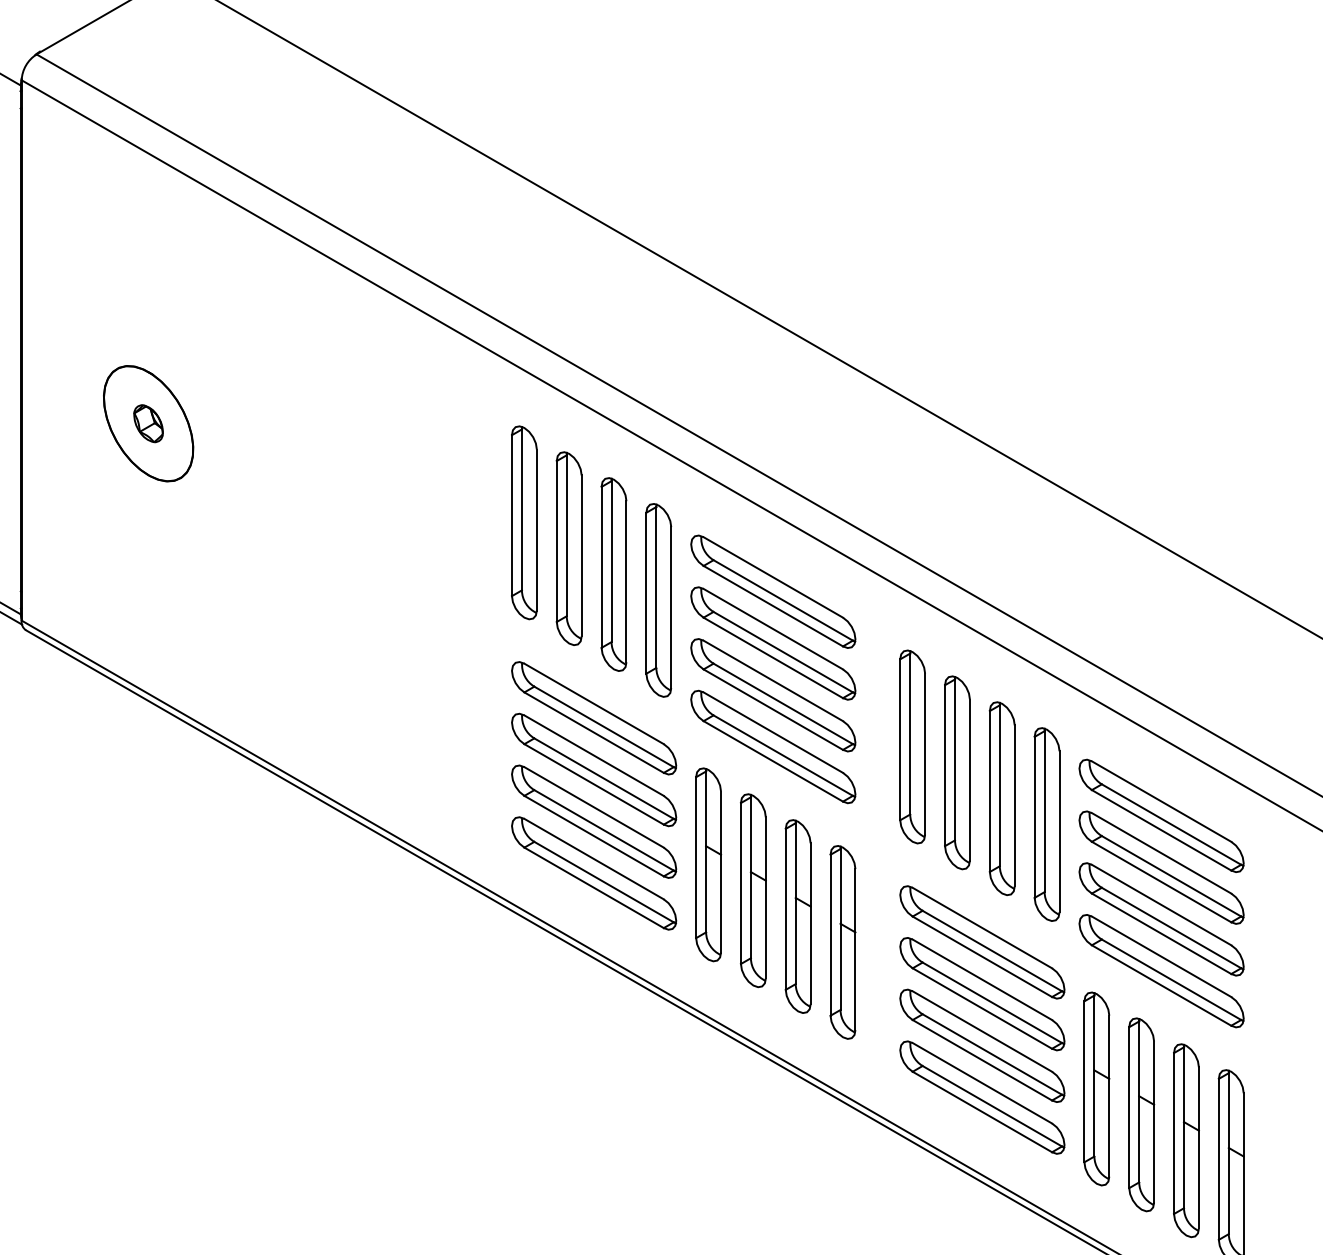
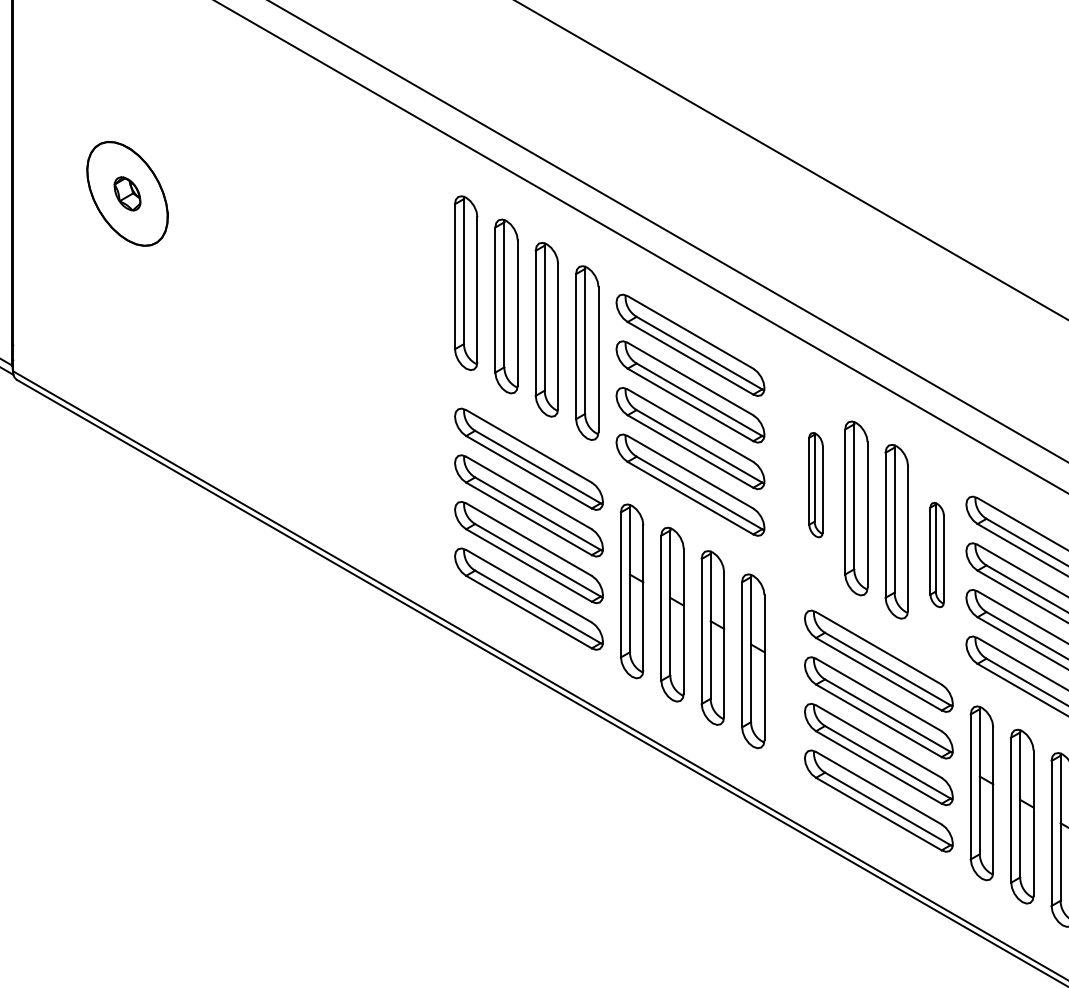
part: (912, 746) -> (815, 484), size x0.6
part: (1046, 824) -> (936, 555), size x0.6

